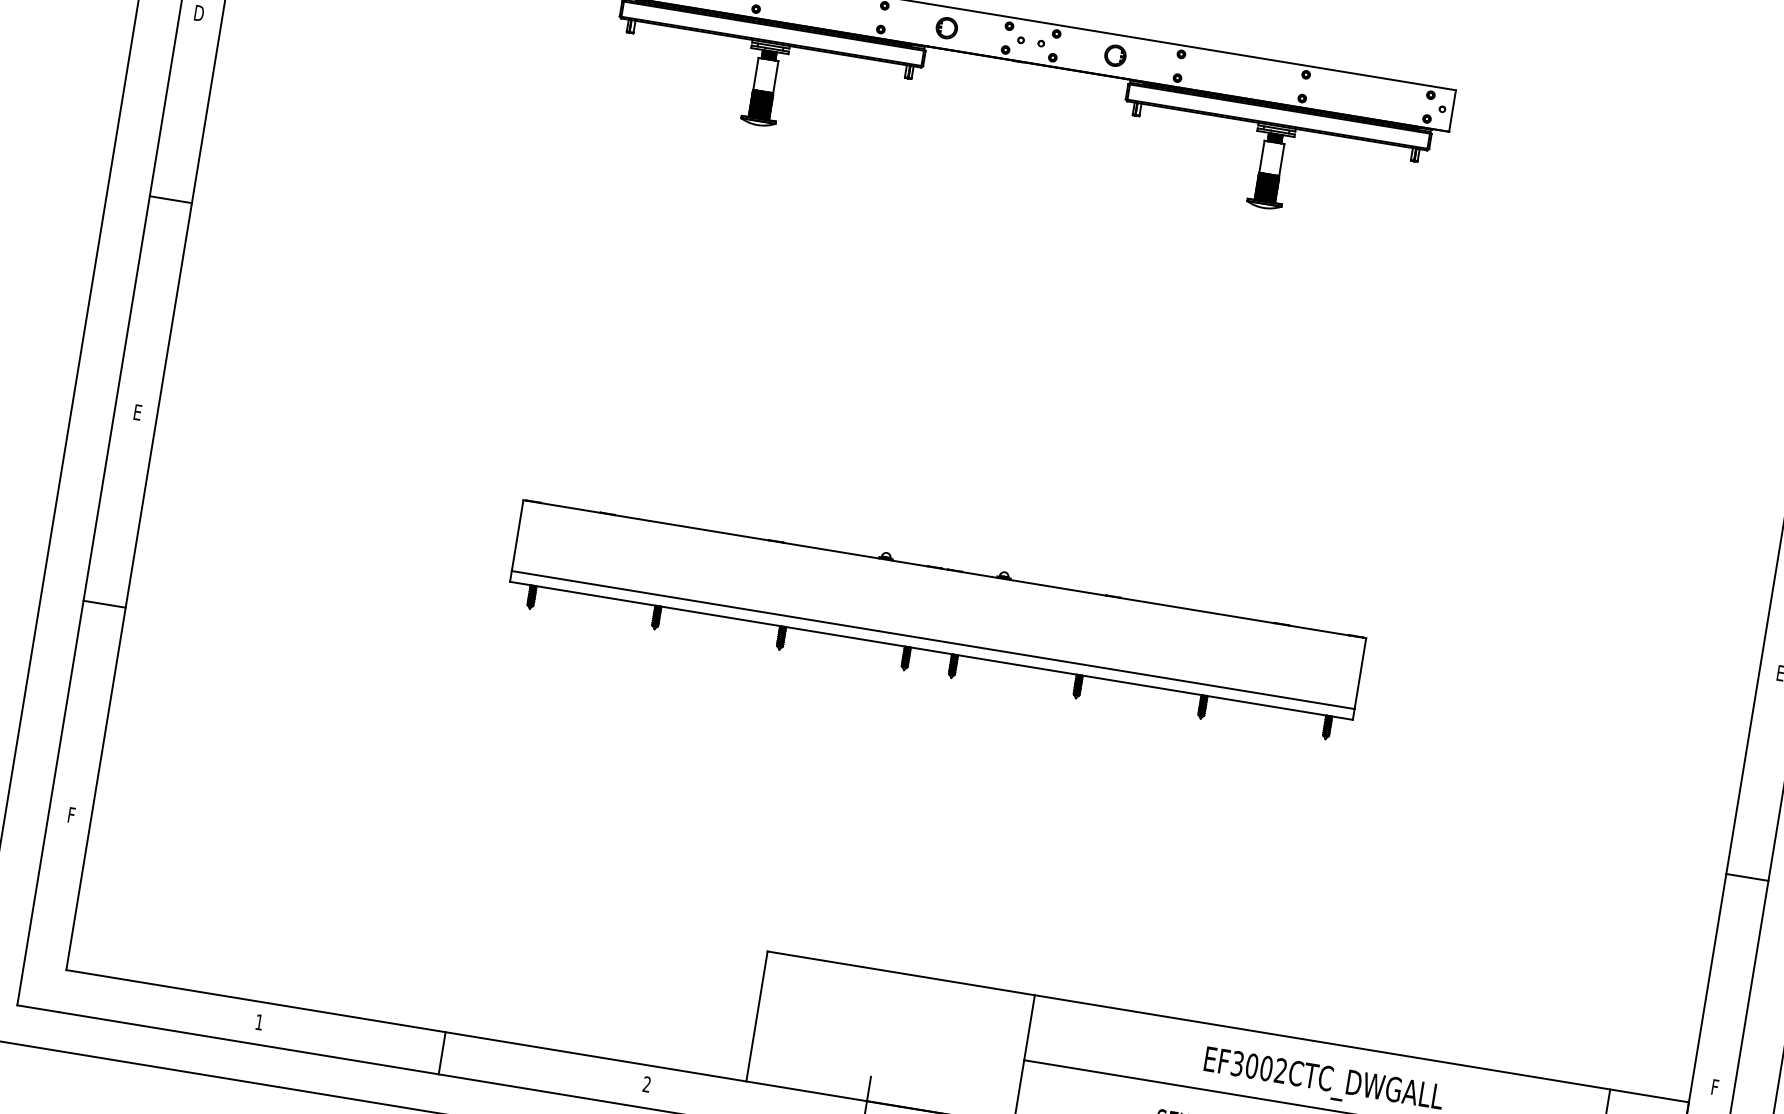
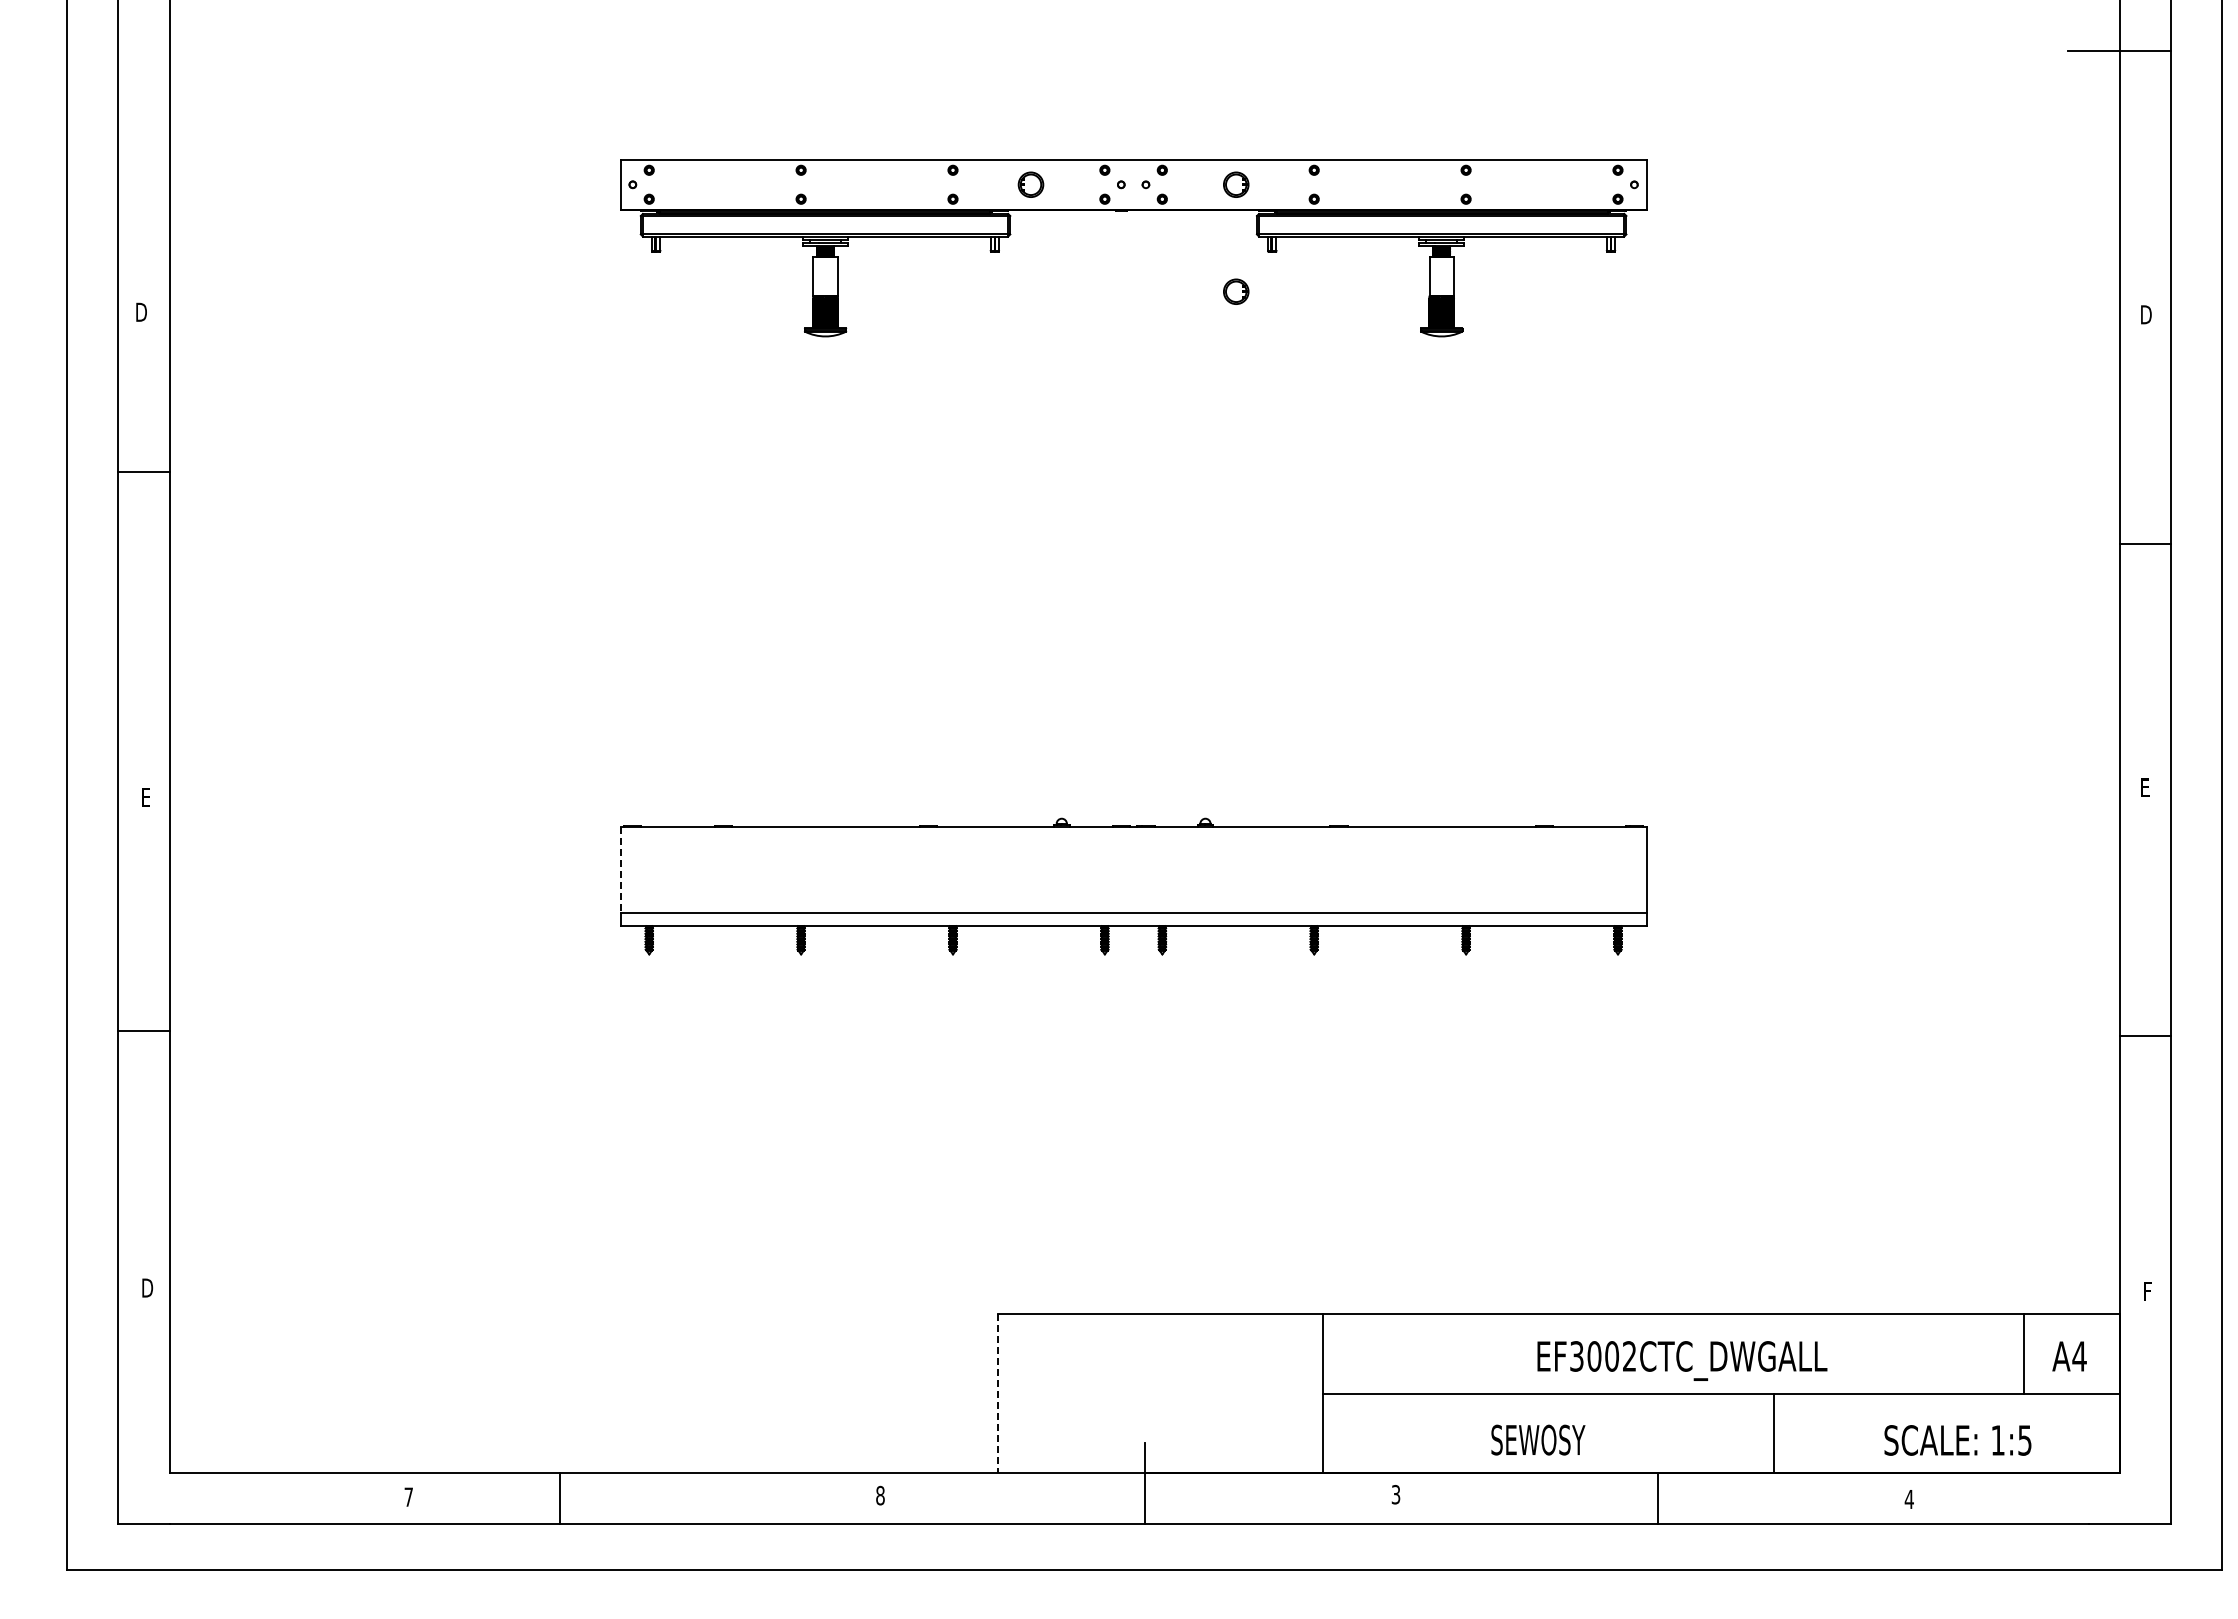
part: (1101, 143) -> (1236, 291), added
line: (170, 199) -> (143, 471), moved
line: (517, 536) -> (620, 870), solid -> dashed
text: (72, 814) -> (147, 1287), F -> D
line: (756, 1017) -> (997, 1394), solid -> dashed
text: (259, 1021) -> (408, 1496), 1 -> 7
line: (442, 1053) -> (559, 1498), moved
text: (647, 1084) -> (880, 1495), 2 -> 8

